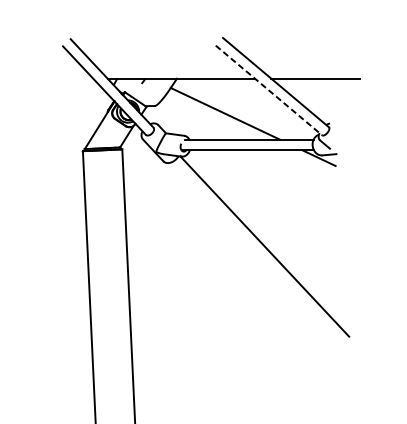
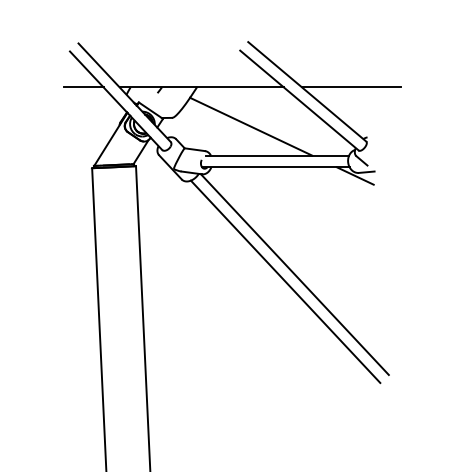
line: (75, 78) -> (83, 87), added
line: (269, 90) -> (299, 100), dashed -> solid
line: (256, 252) -> (285, 281), added

